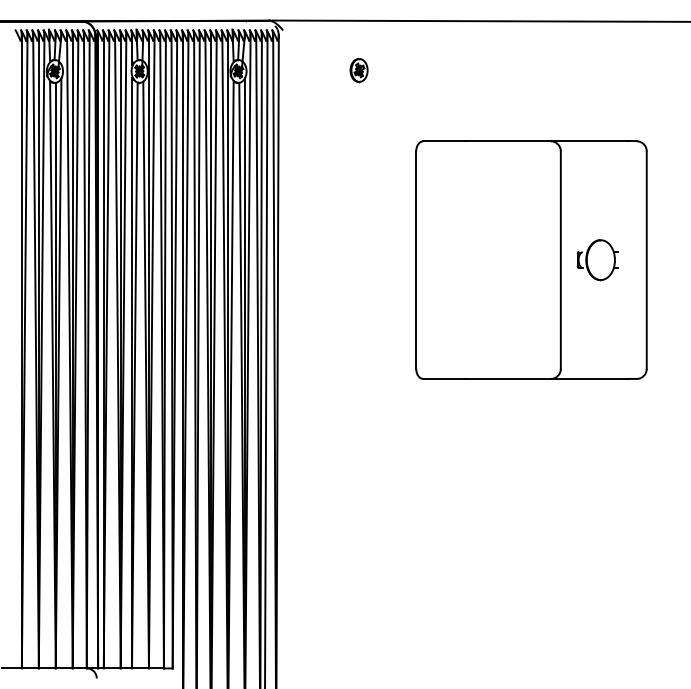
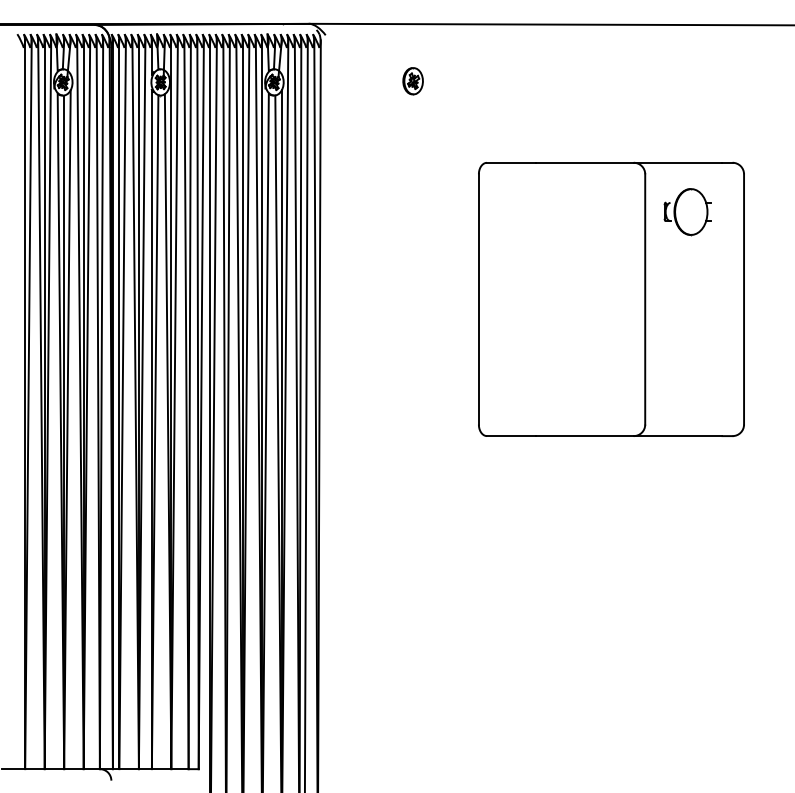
part: (597, 260) -> (687, 212), moved

